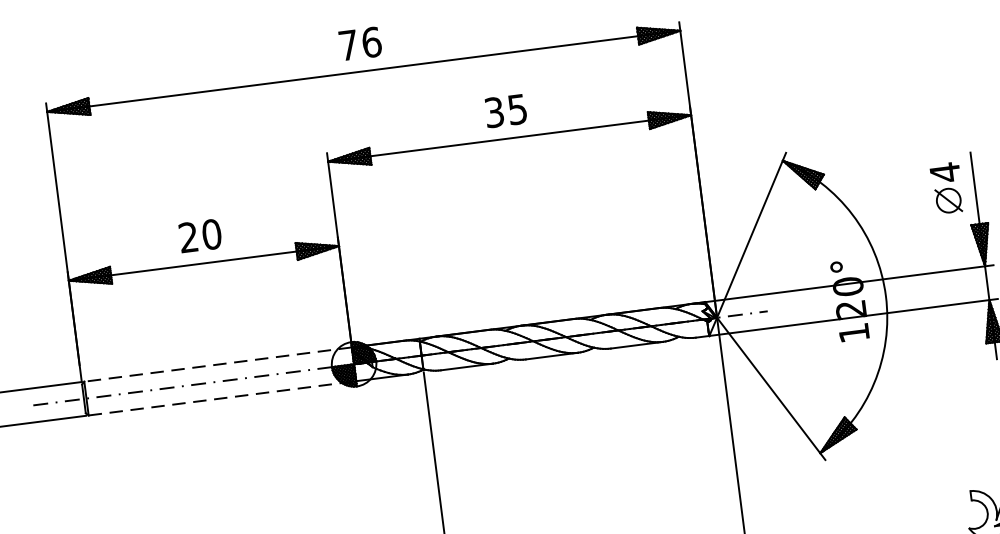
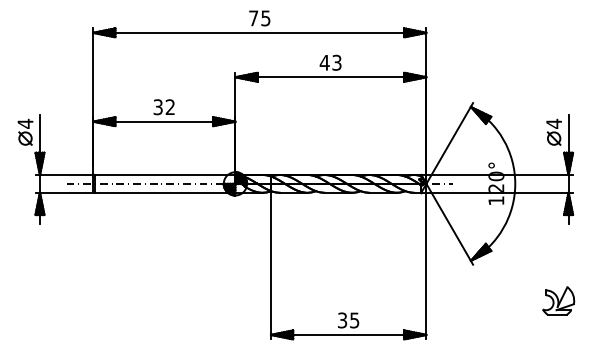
text: (370, 42) -> (265, 18), 76 -> 75
text: (505, 110) -> (330, 62), 35 -> 43
text: (200, 236) -> (164, 107), 20 -> 32
line: (217, 365) -> (164, 175), dashed -> solid
line: (223, 397) -> (165, 192), dashed -> solid

